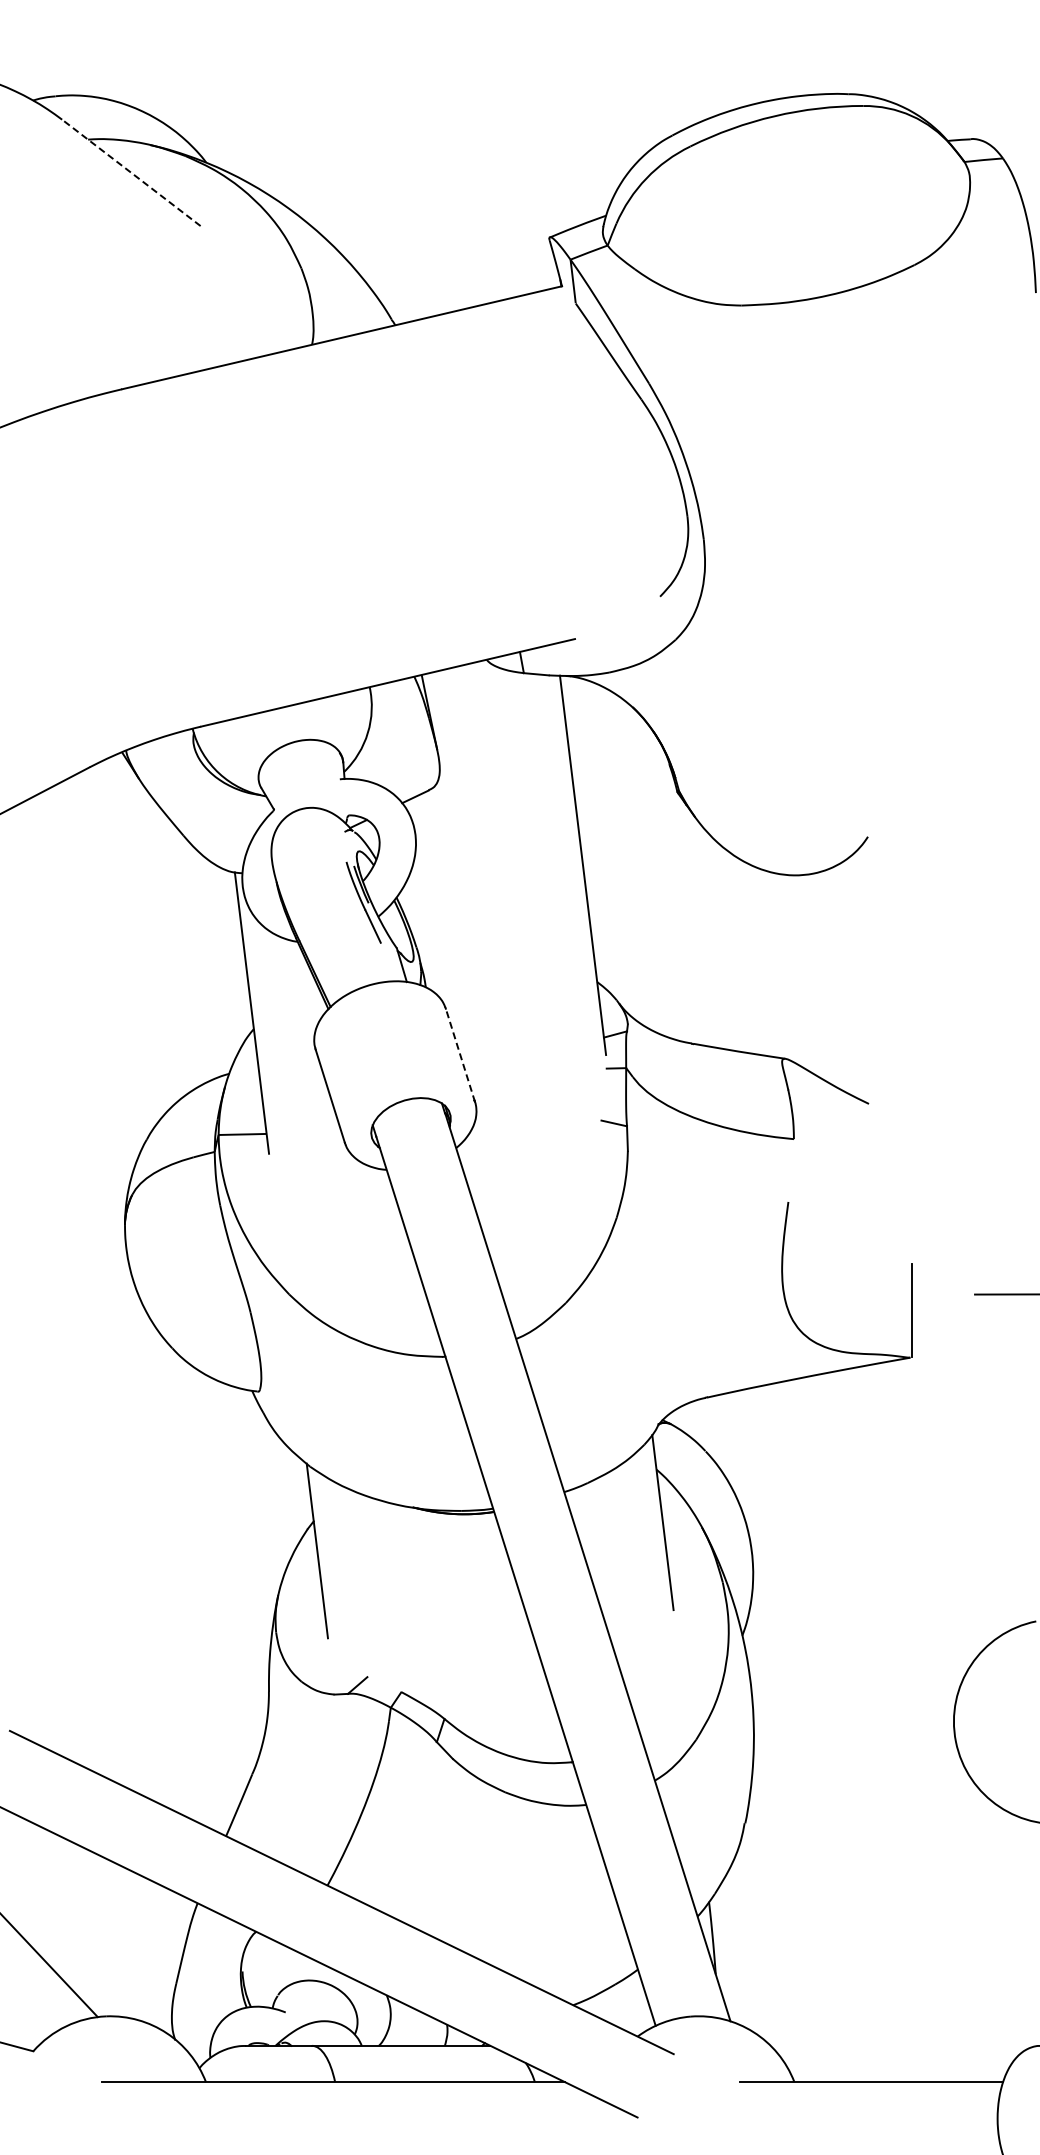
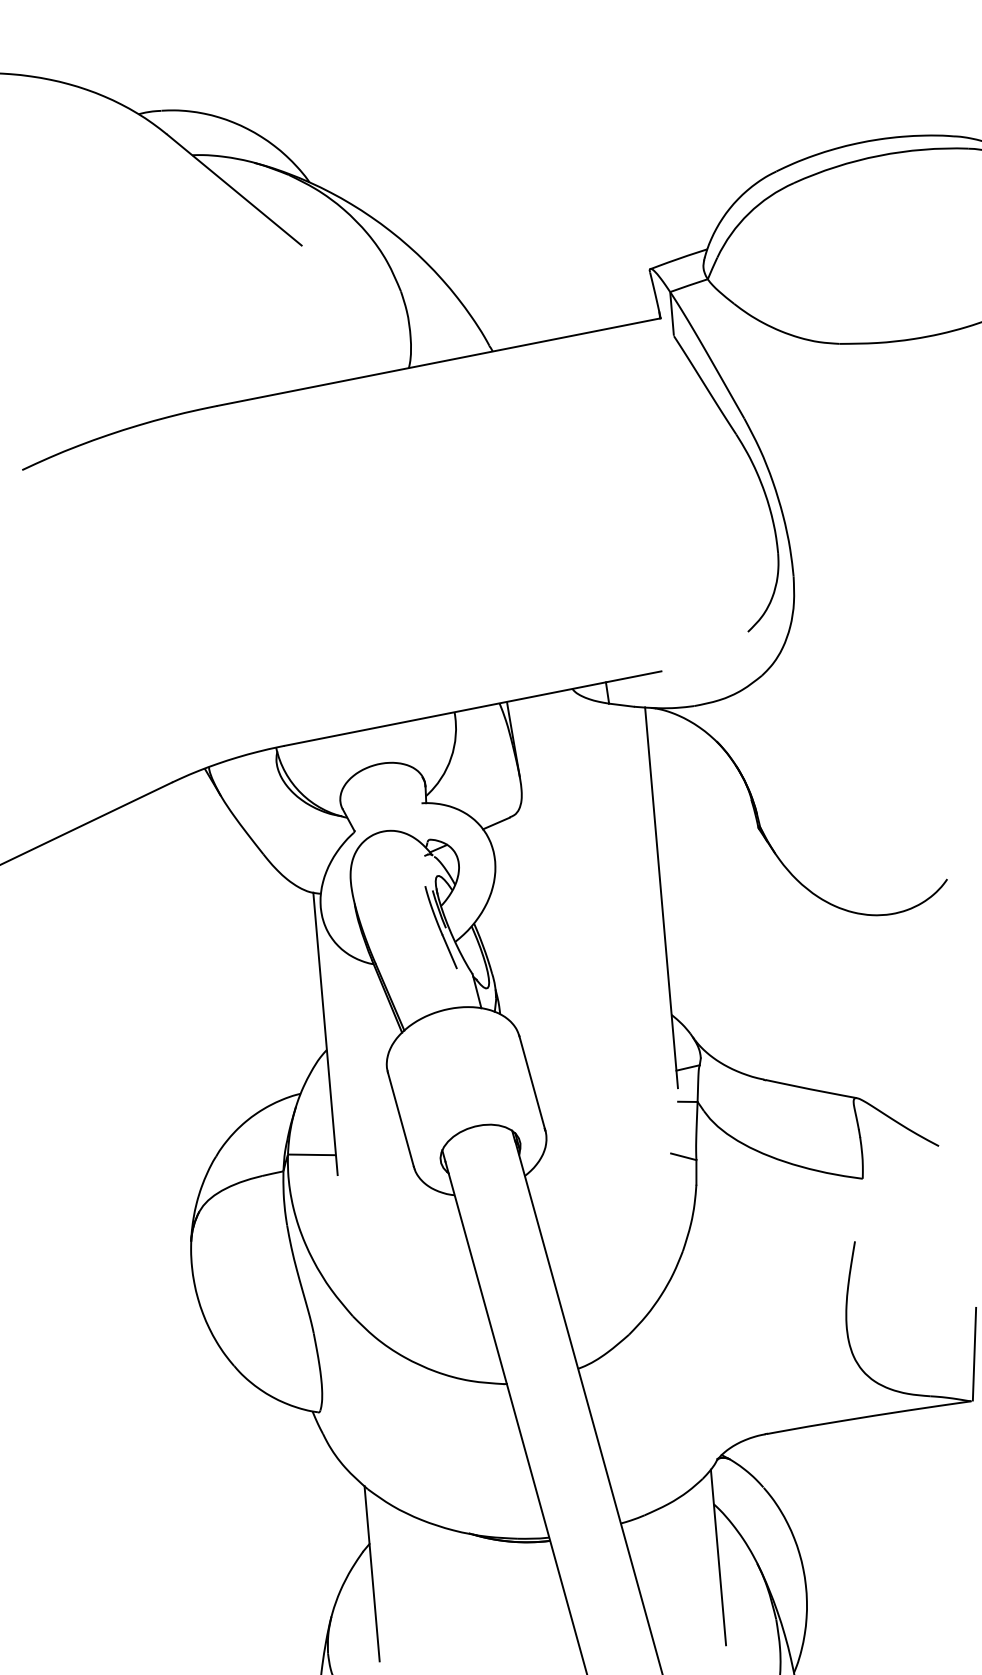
line: (131, 172) -> (234, 189), dashed -> solid
line: (460, 1055) -> (532, 1083), dashed -> solid

